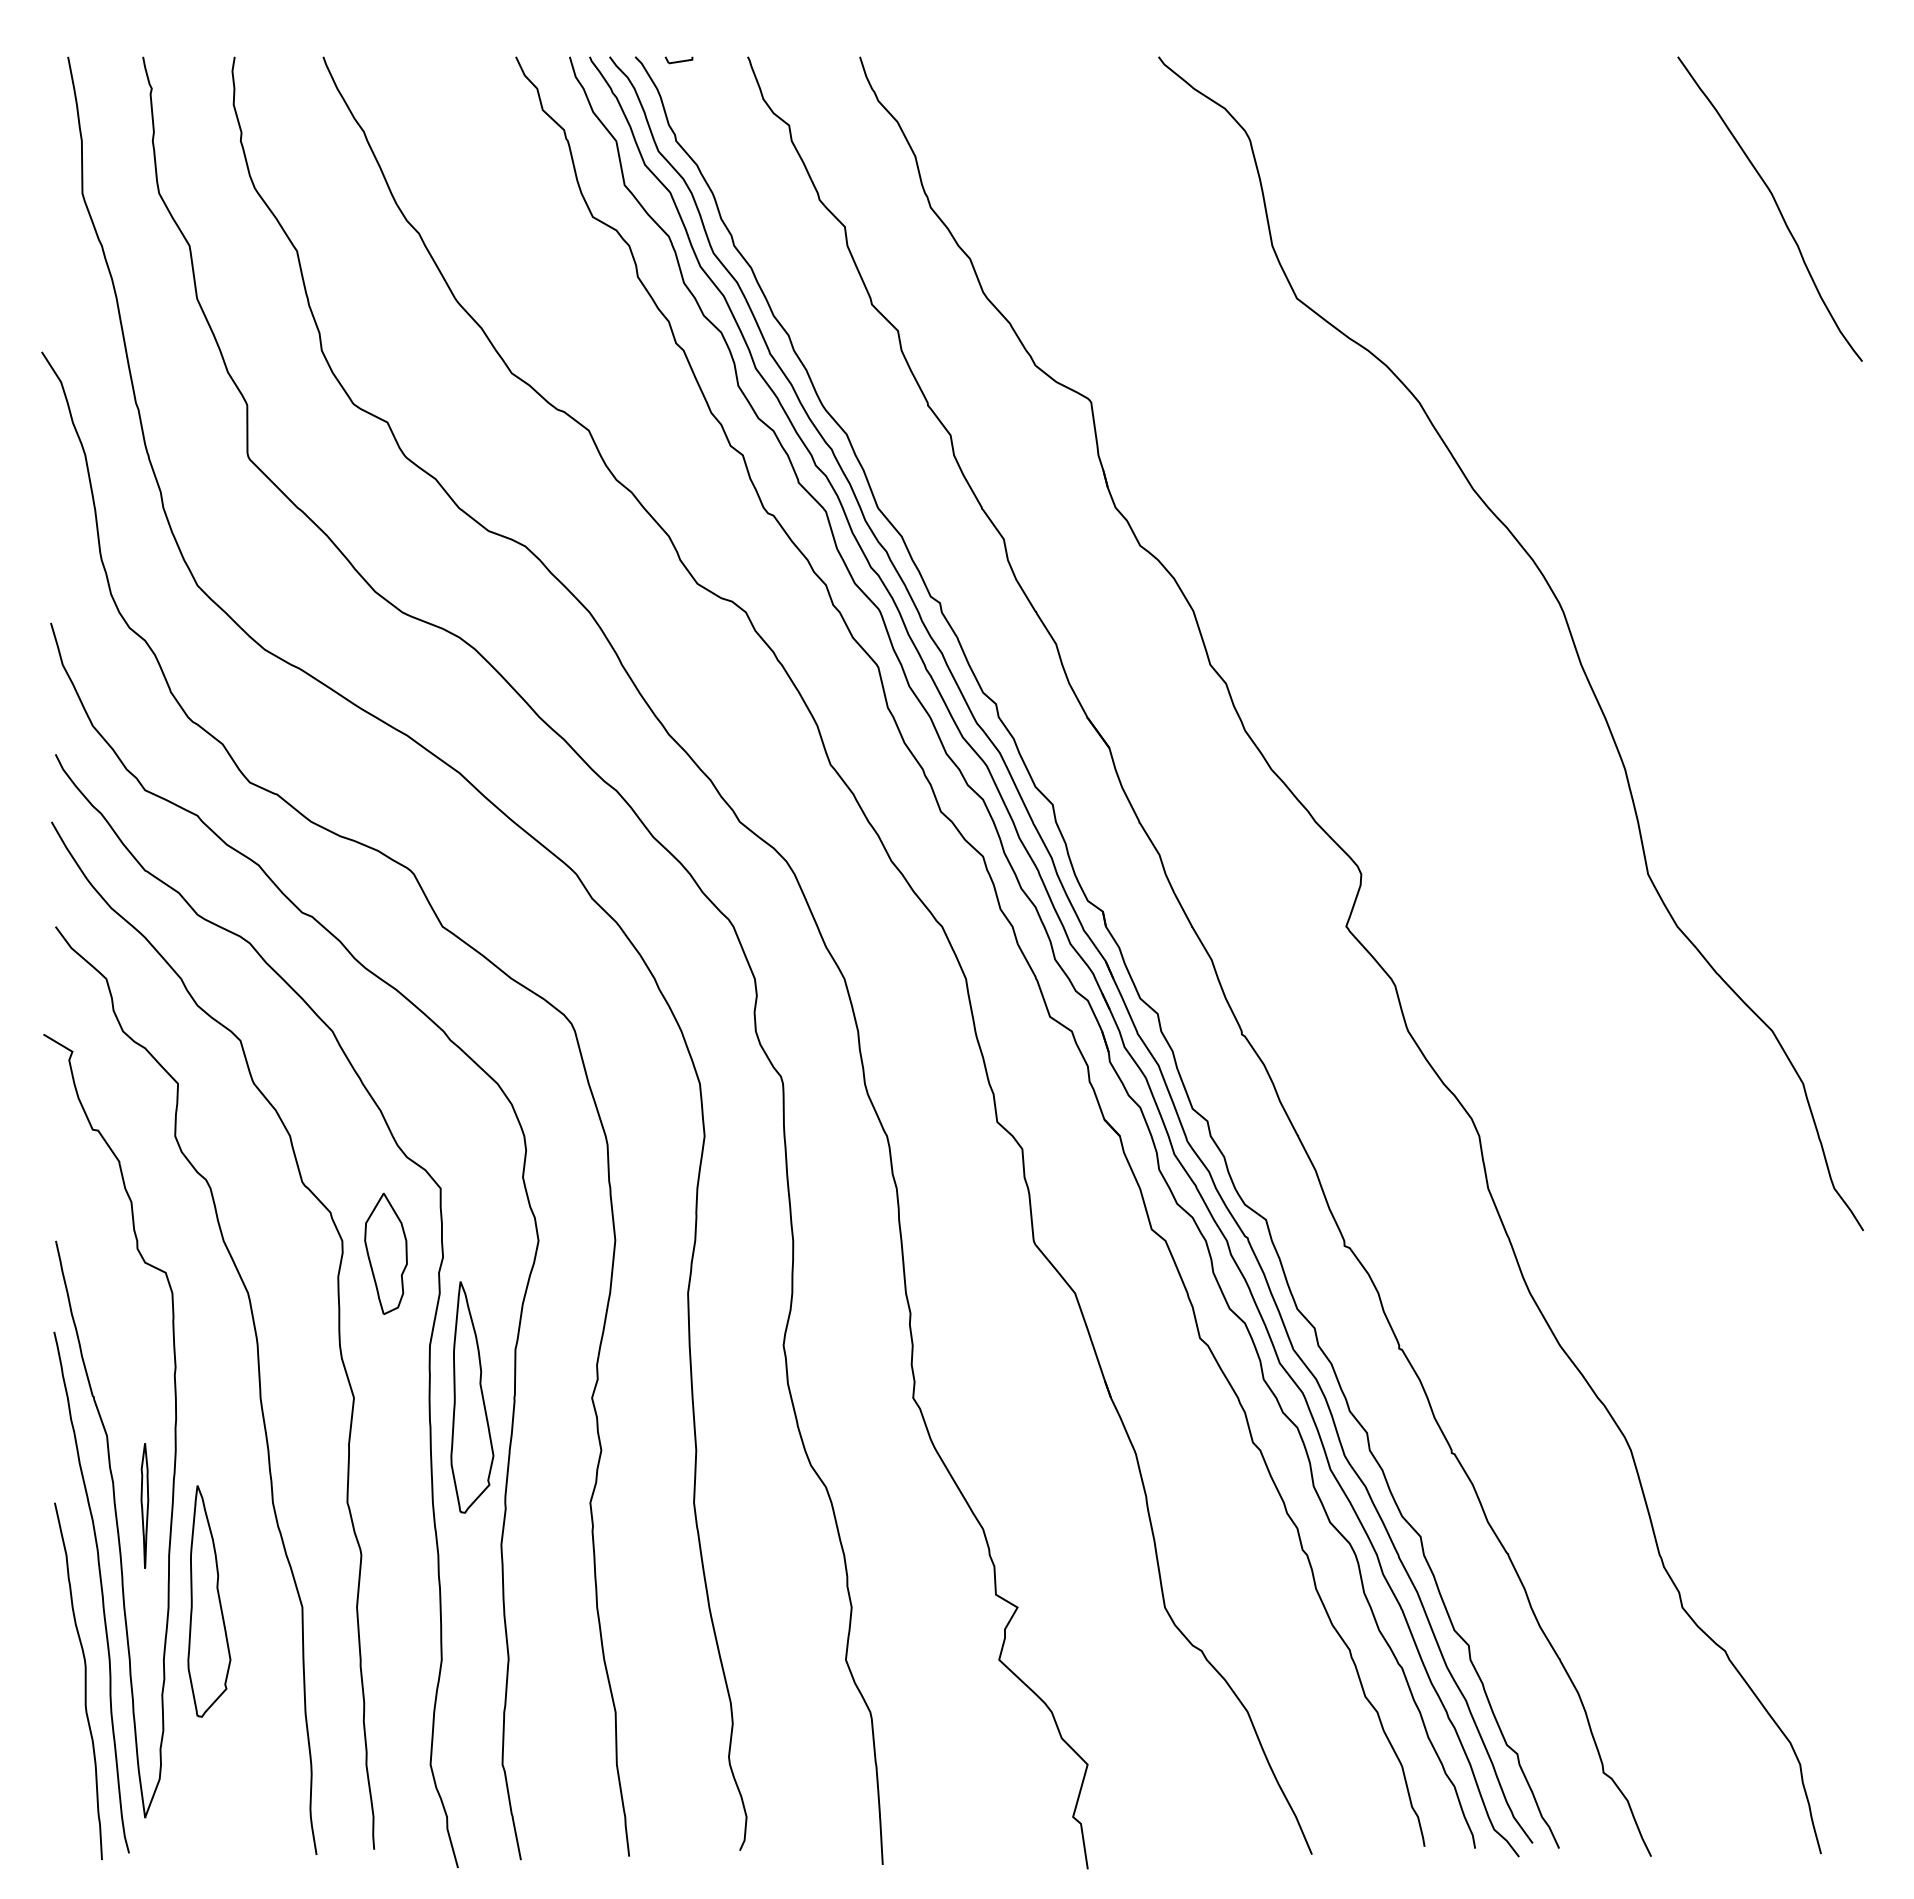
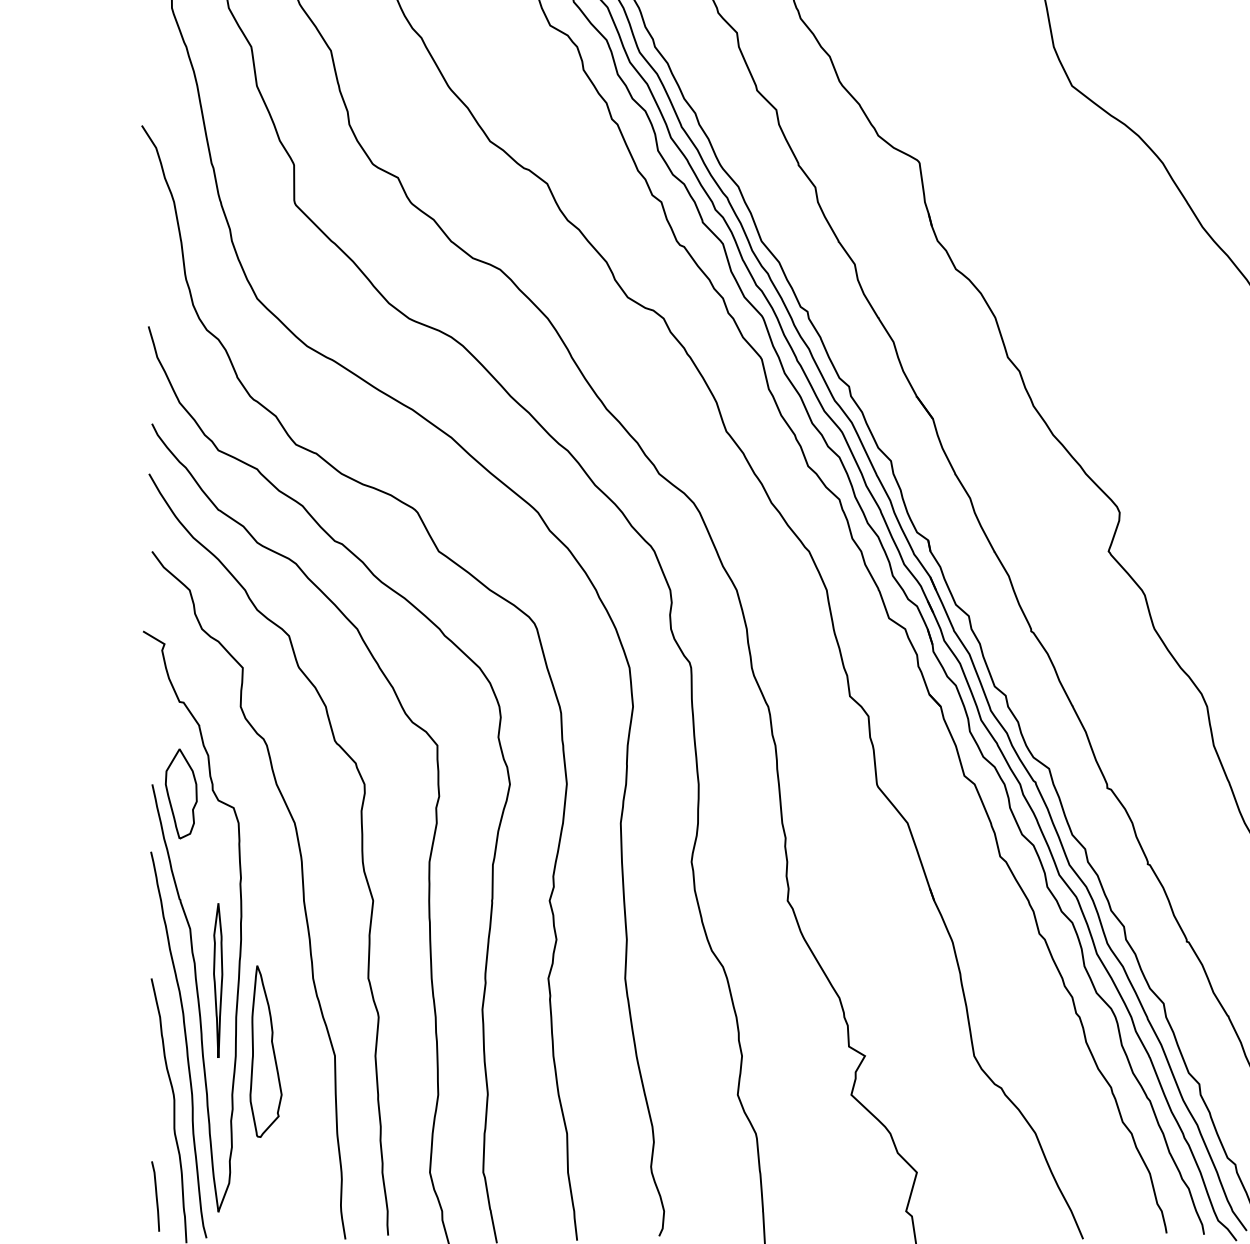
part: (385, 1253) -> (180, 793), moved
part: (472, 1397) -> (461, 900), removed
part: (144, 1505) -> (217, 980), size x1.67
curve: (60, 1796) -> (155, 1196), added

